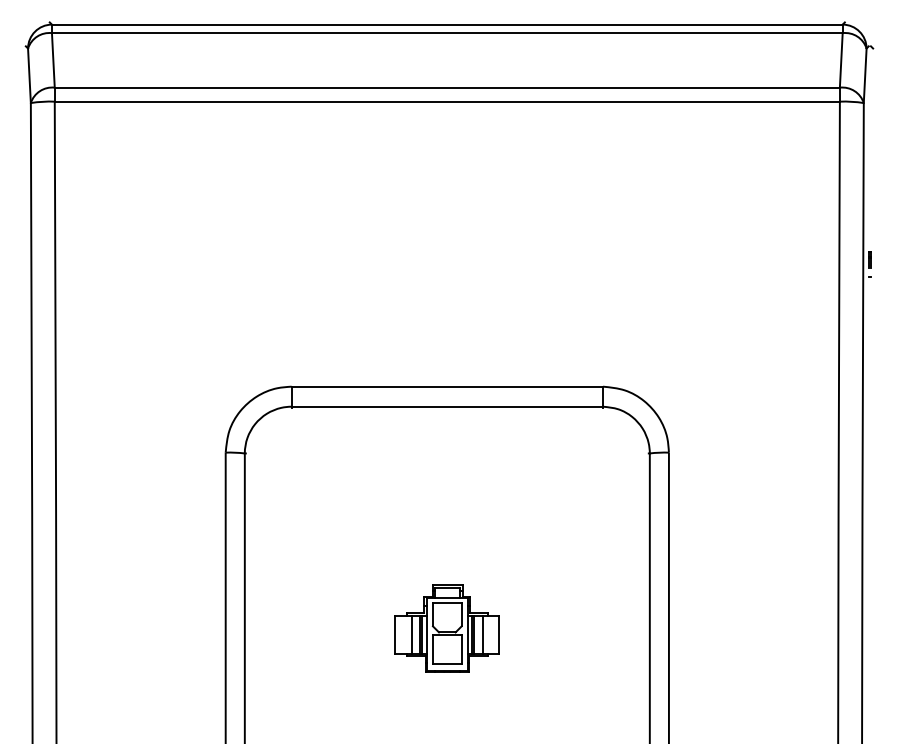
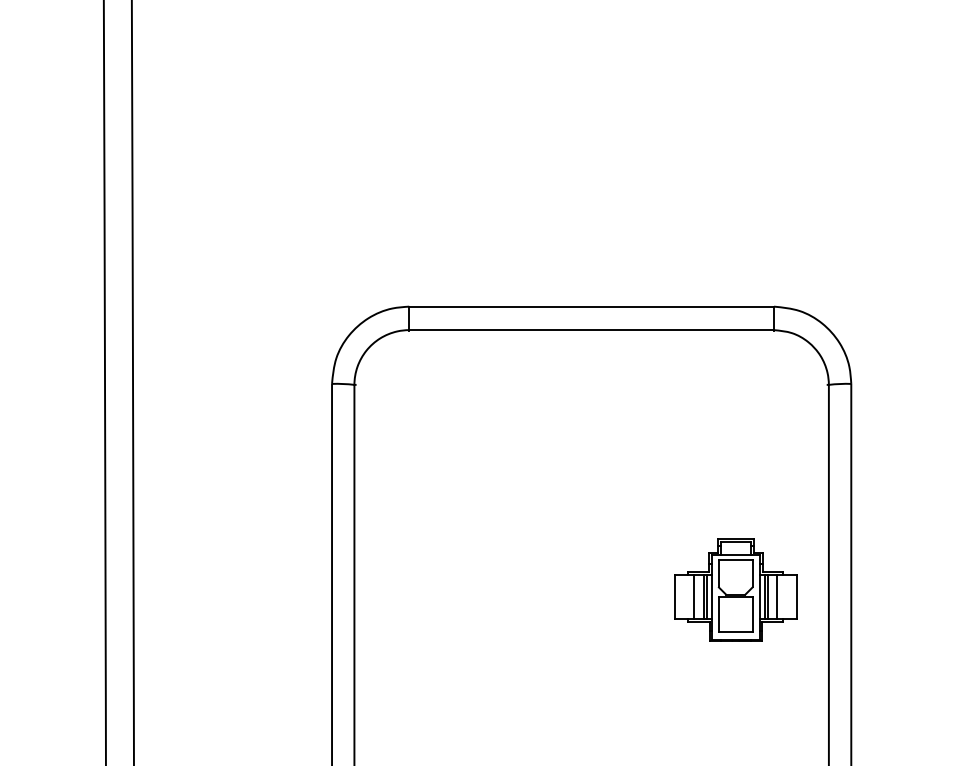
part: (446, 628) -> (734, 589), moved

